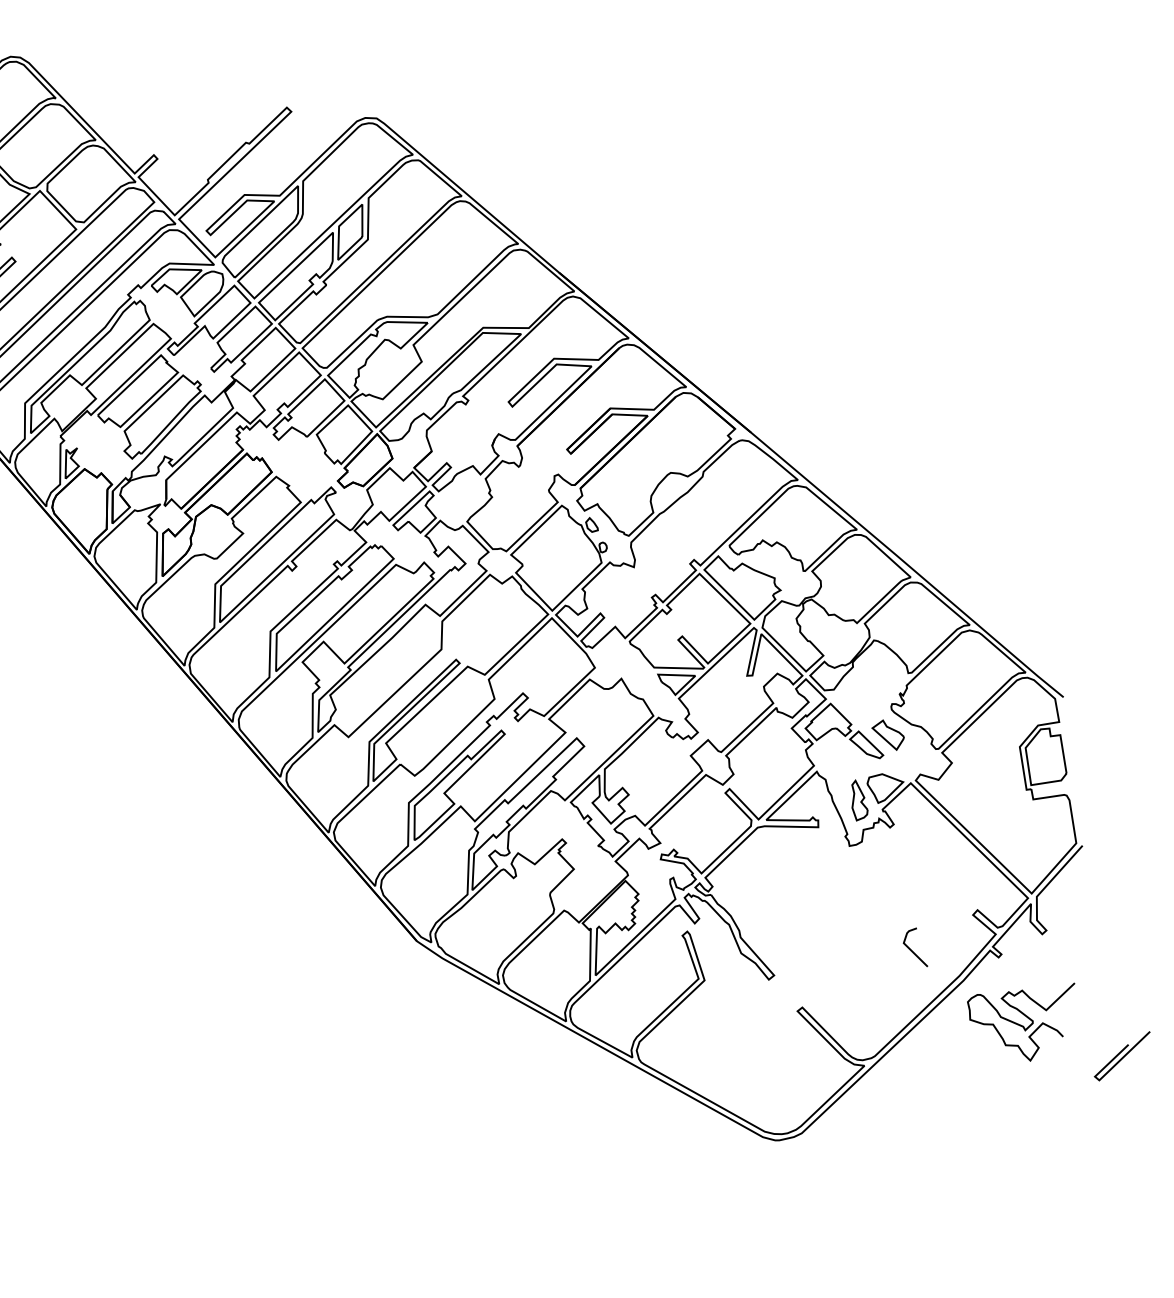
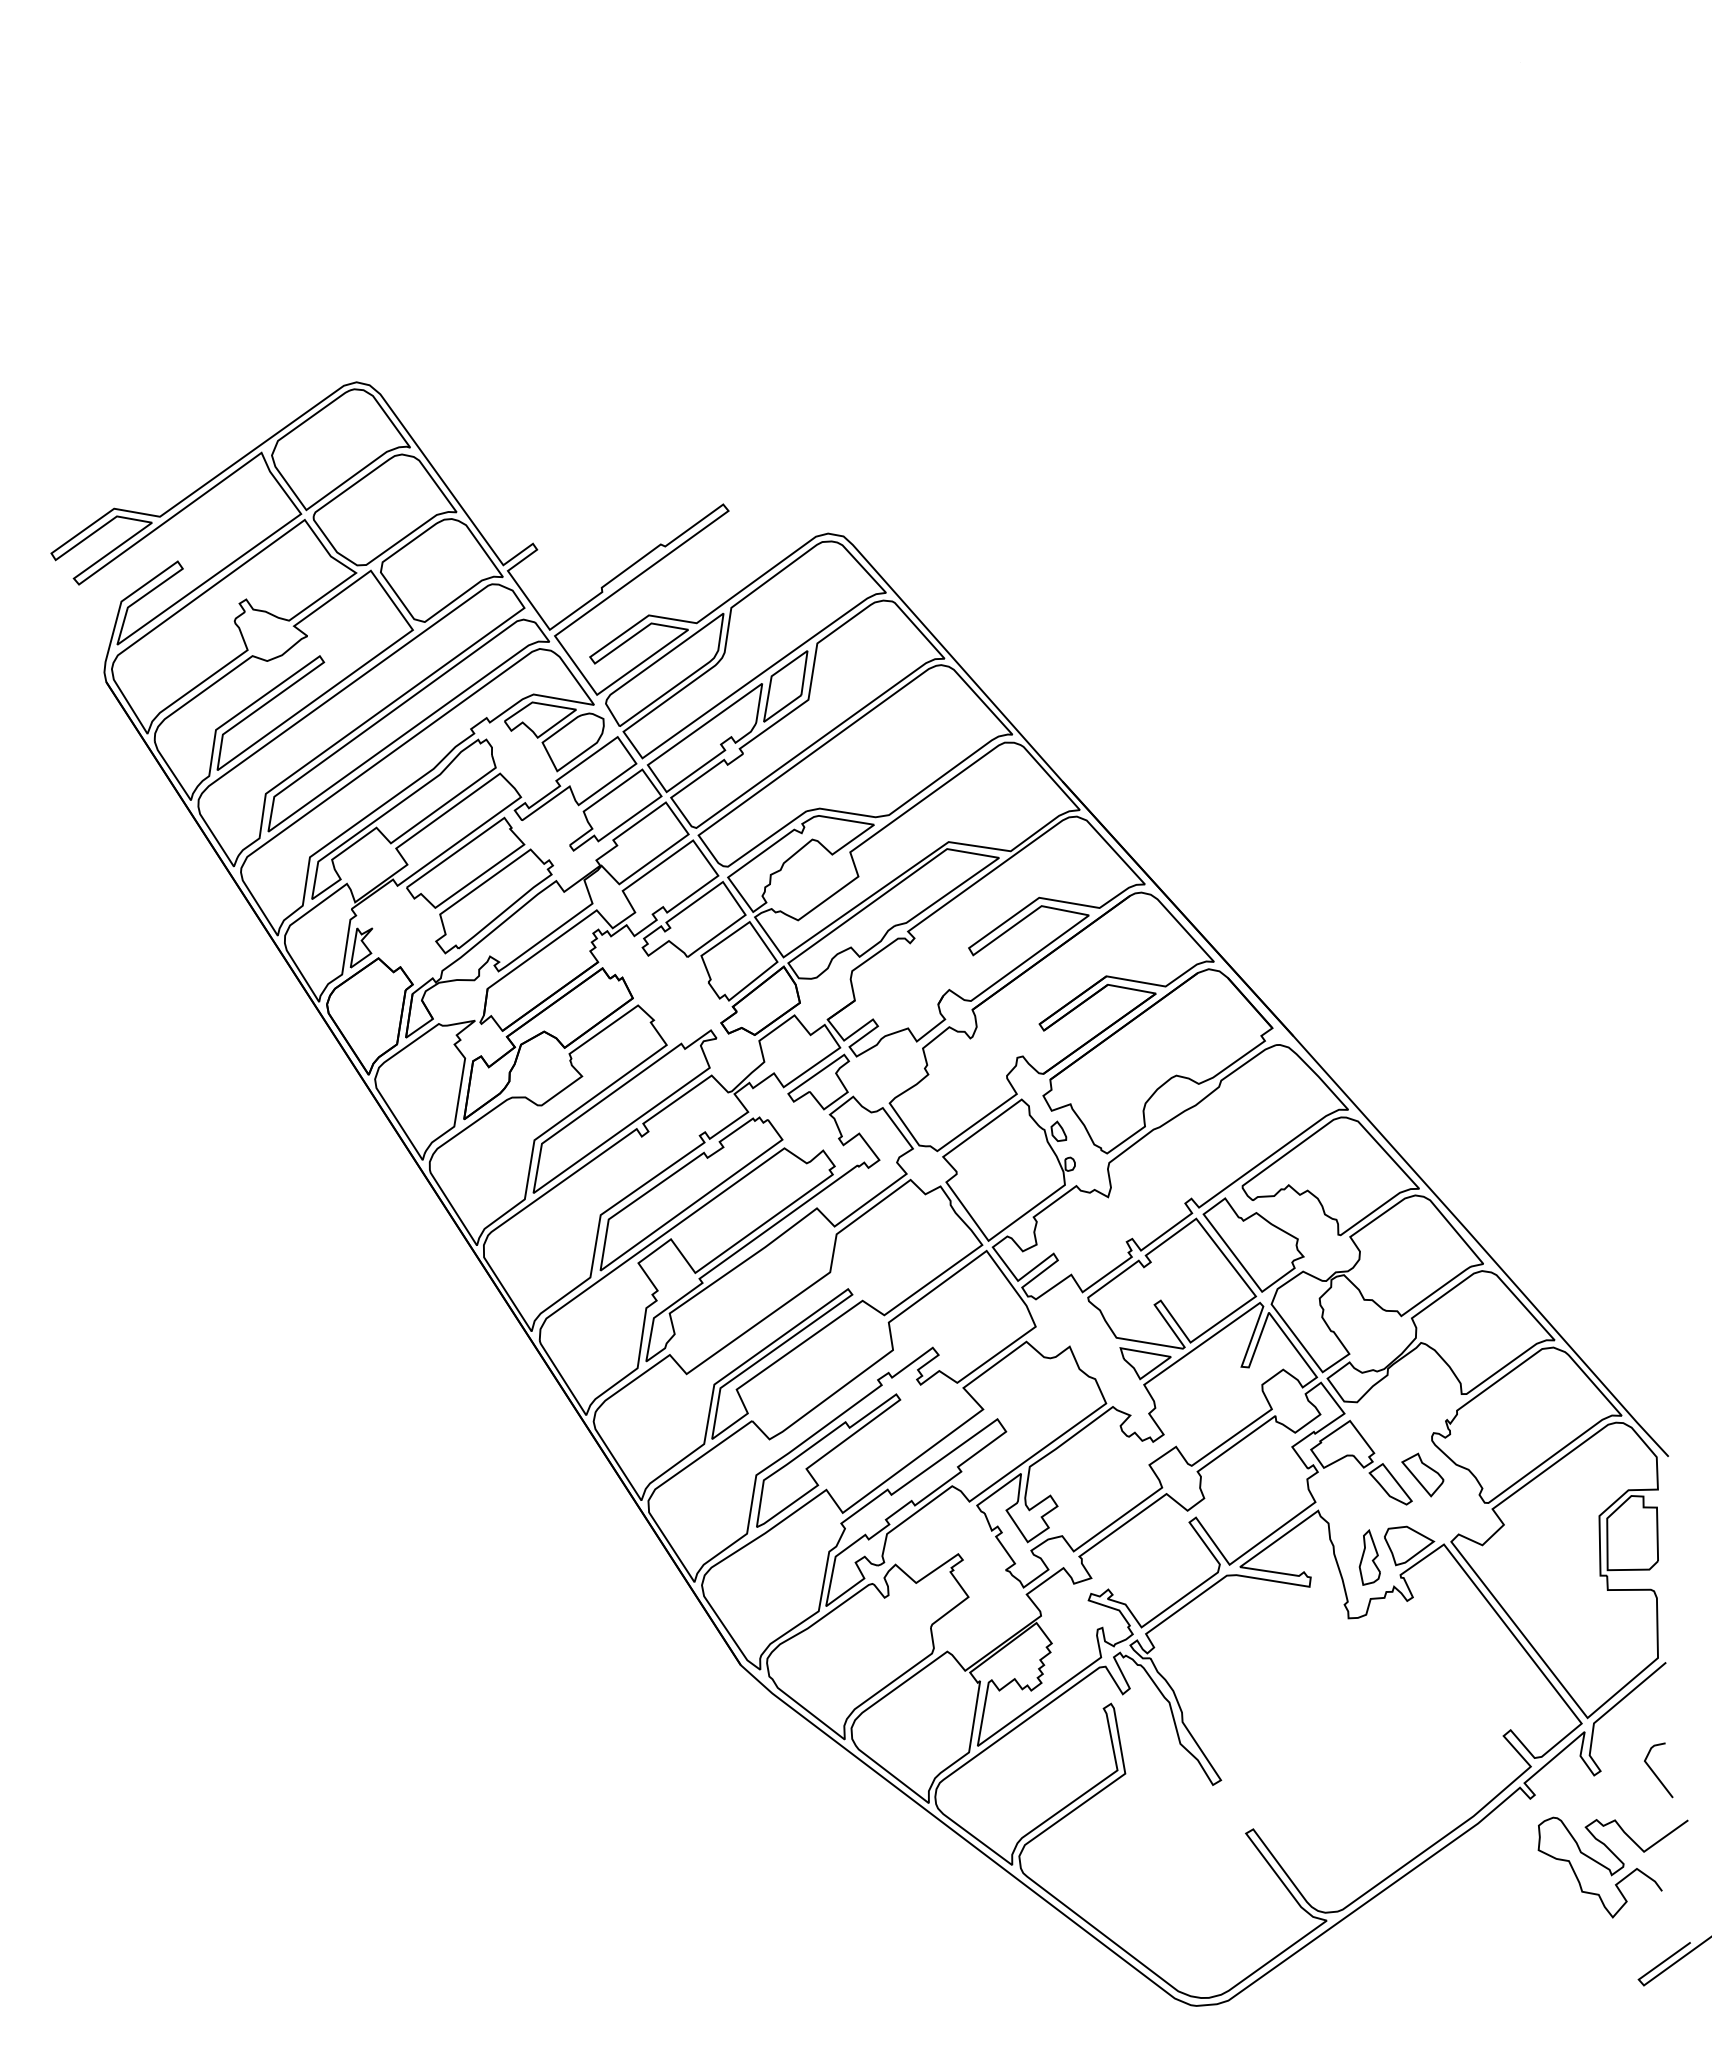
line: (912, 951) -> (1655, 1773), moved
curve: (1023, 1026) -> (1610, 1869), moved

